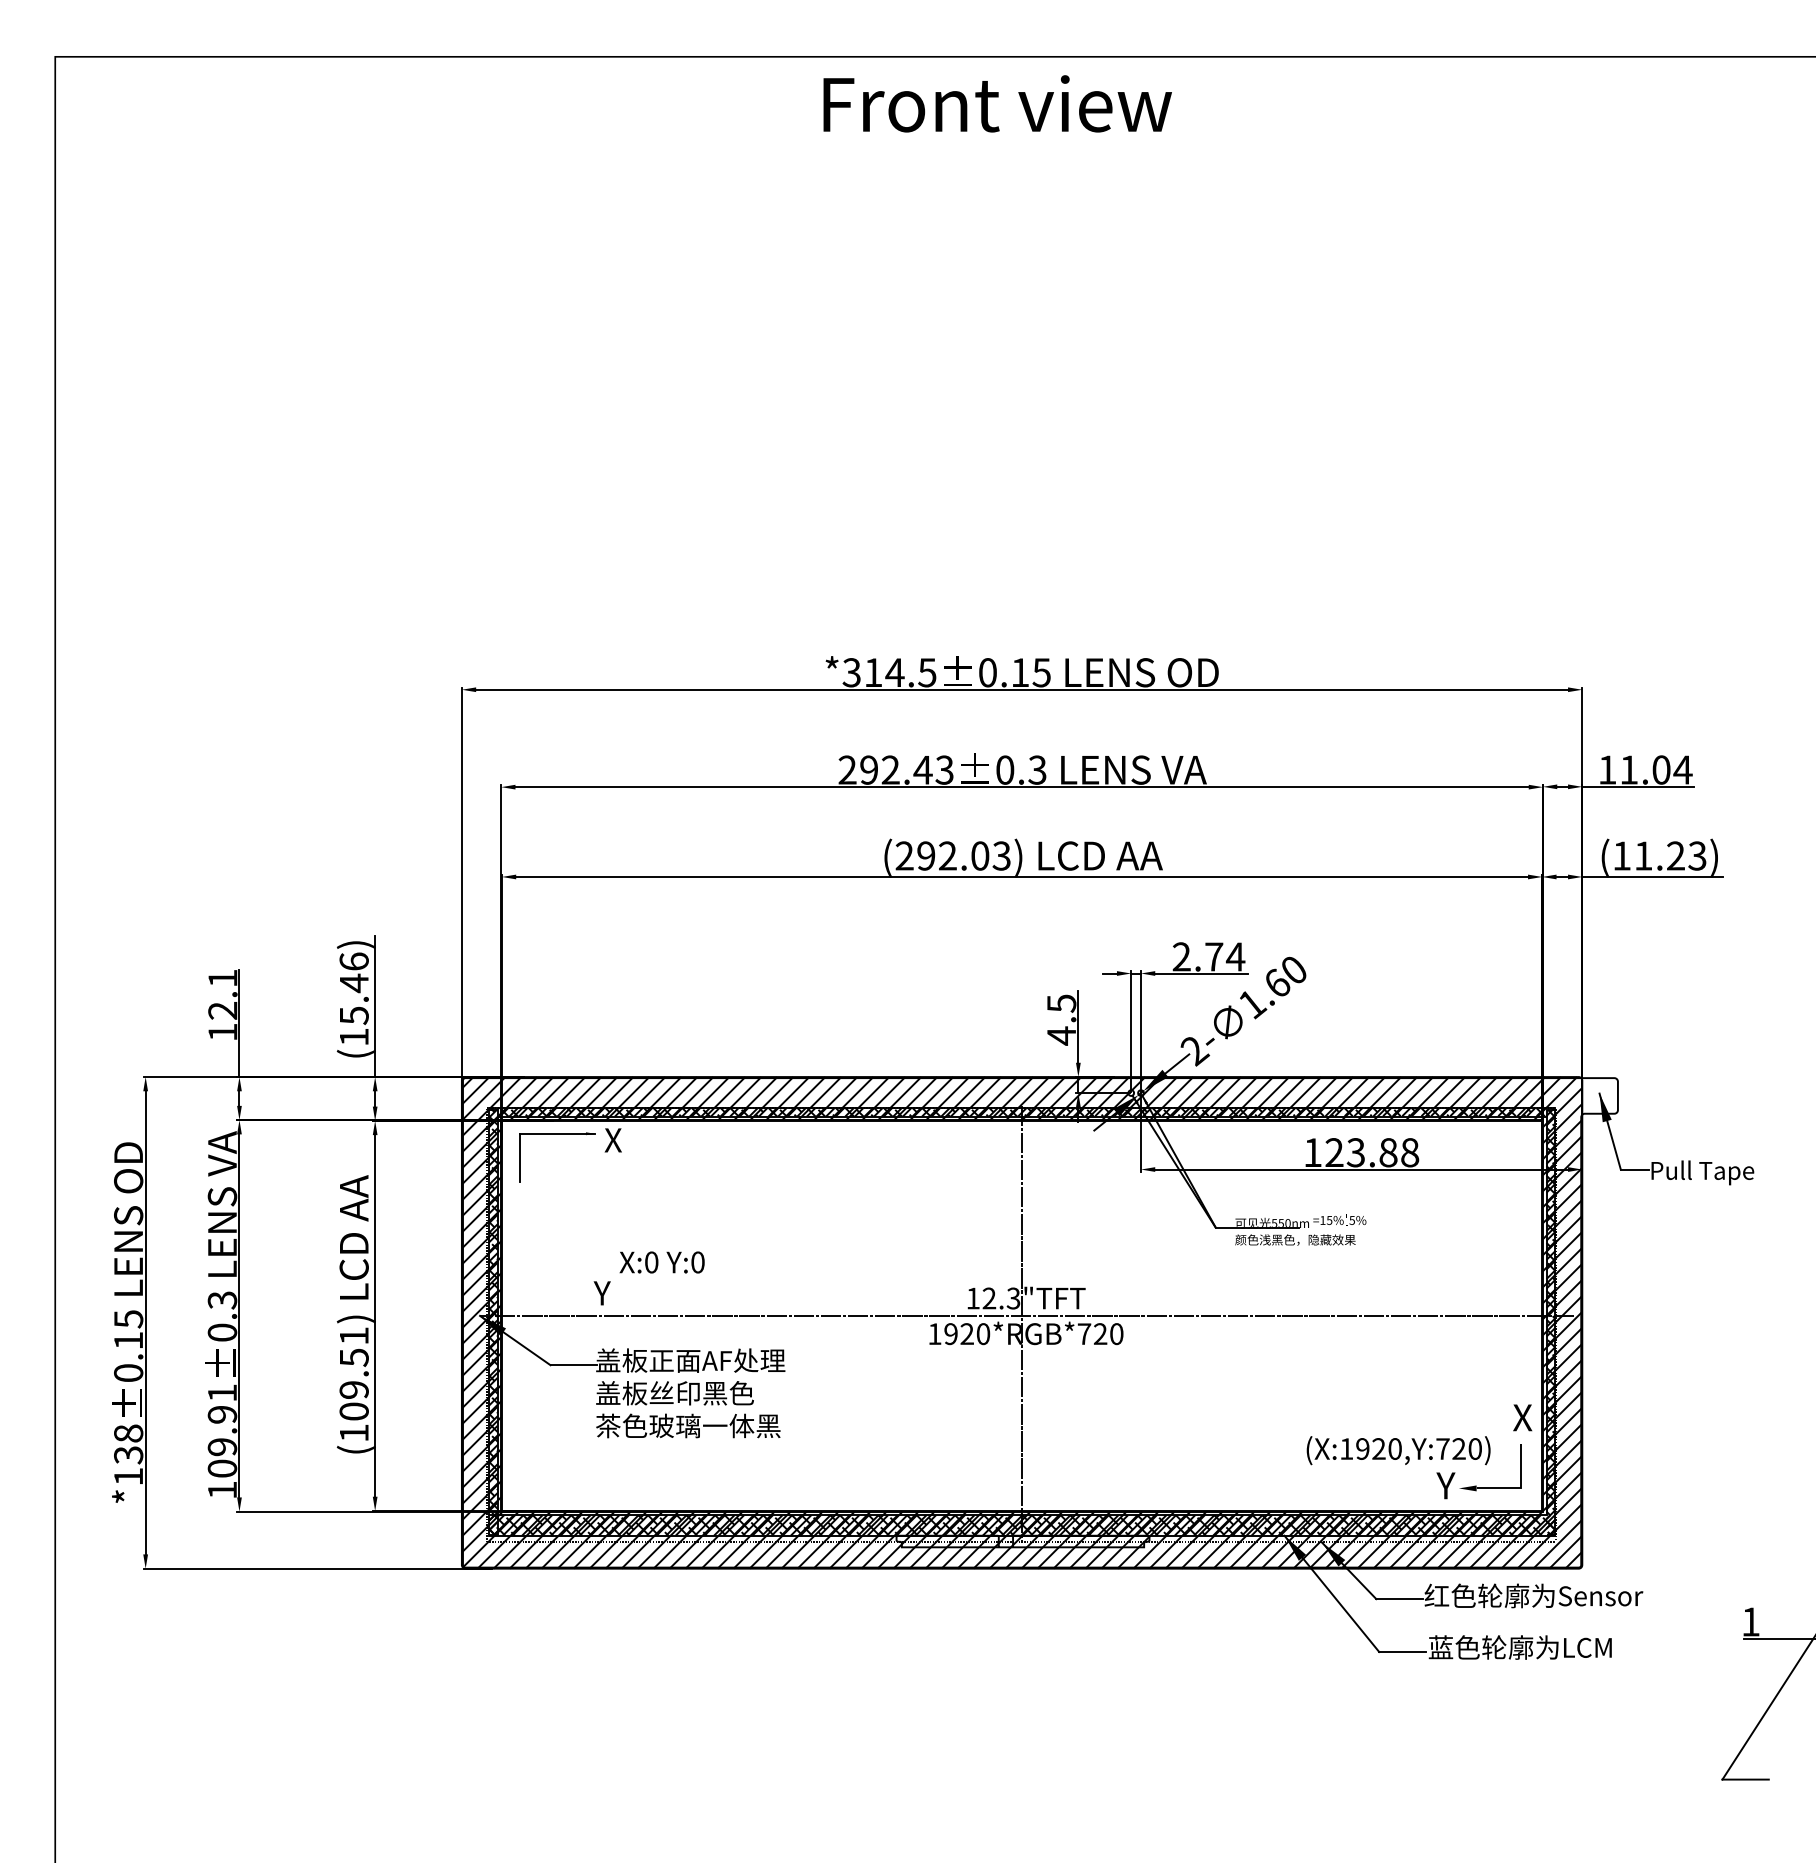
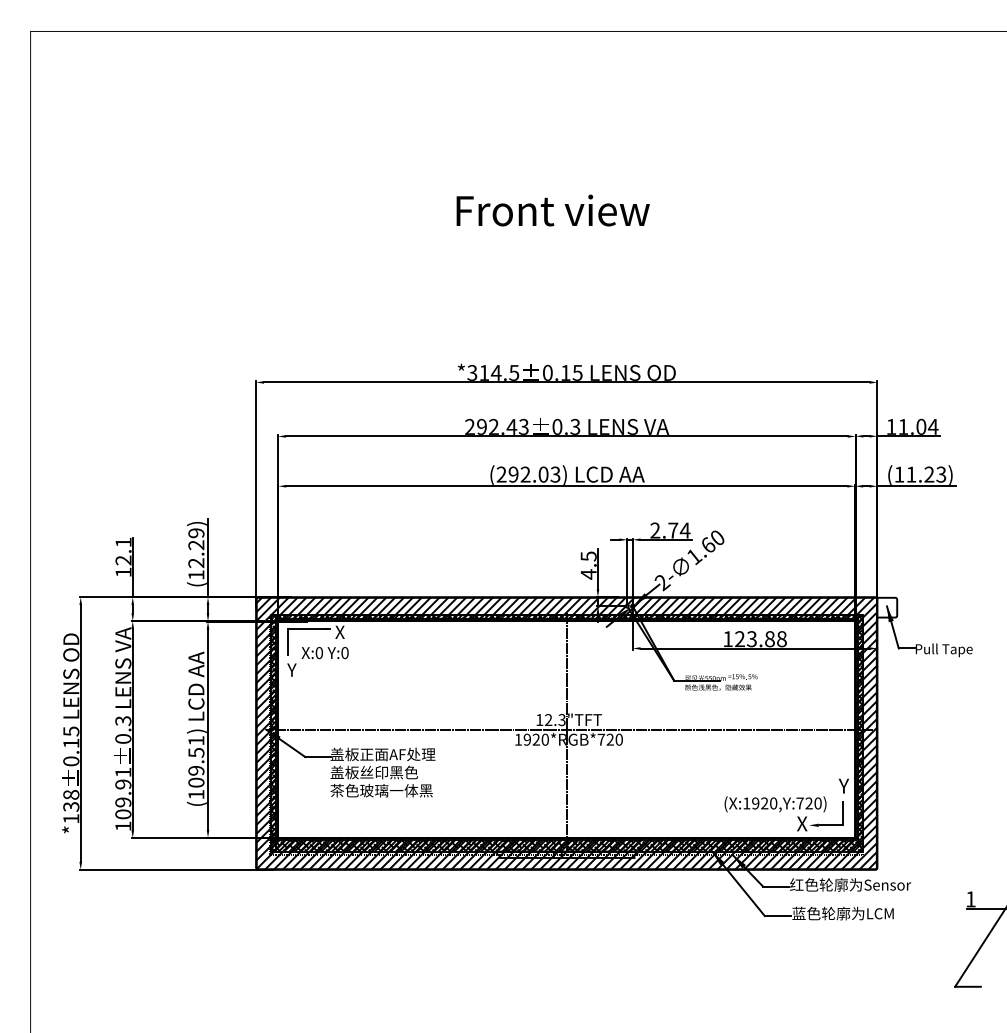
text: (996, 103) -> (552, 210), moved
text: (354, 989) -> (196, 548), (15.46) -> (12.29)
text: (648, 1277) -> (317, 661), moved
text: (1521, 1418) -> (843, 786), X -> Y
text: (1445, 1485) -> (801, 823), Y -> X

